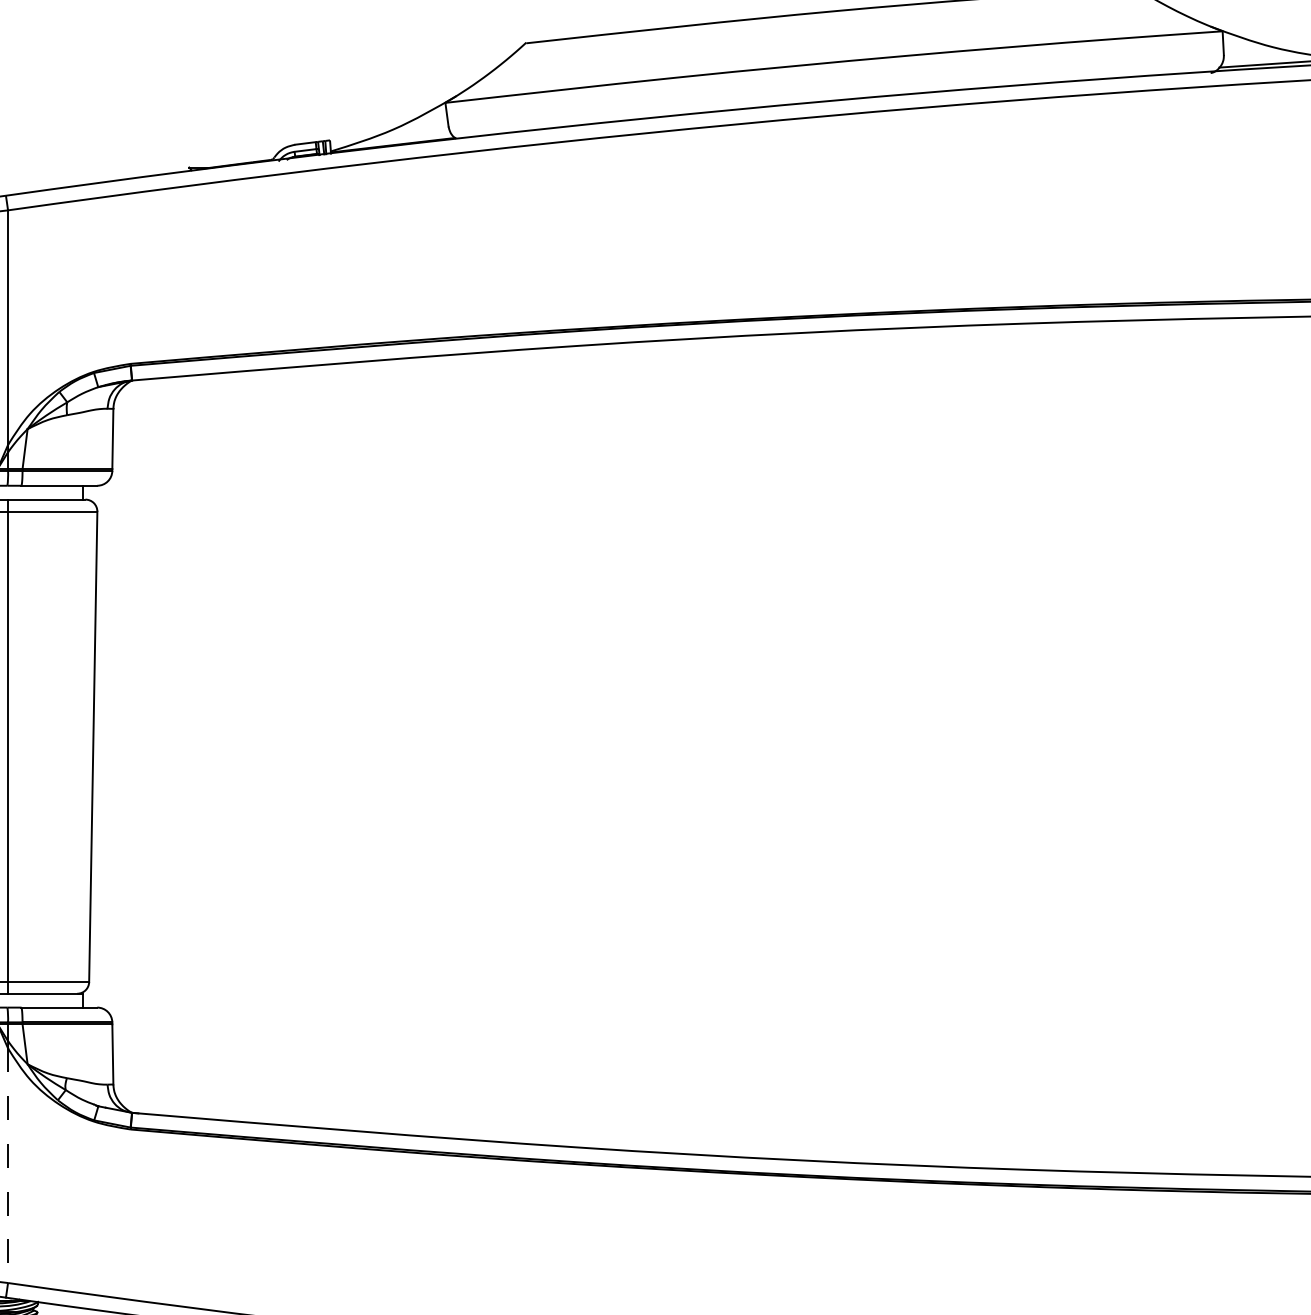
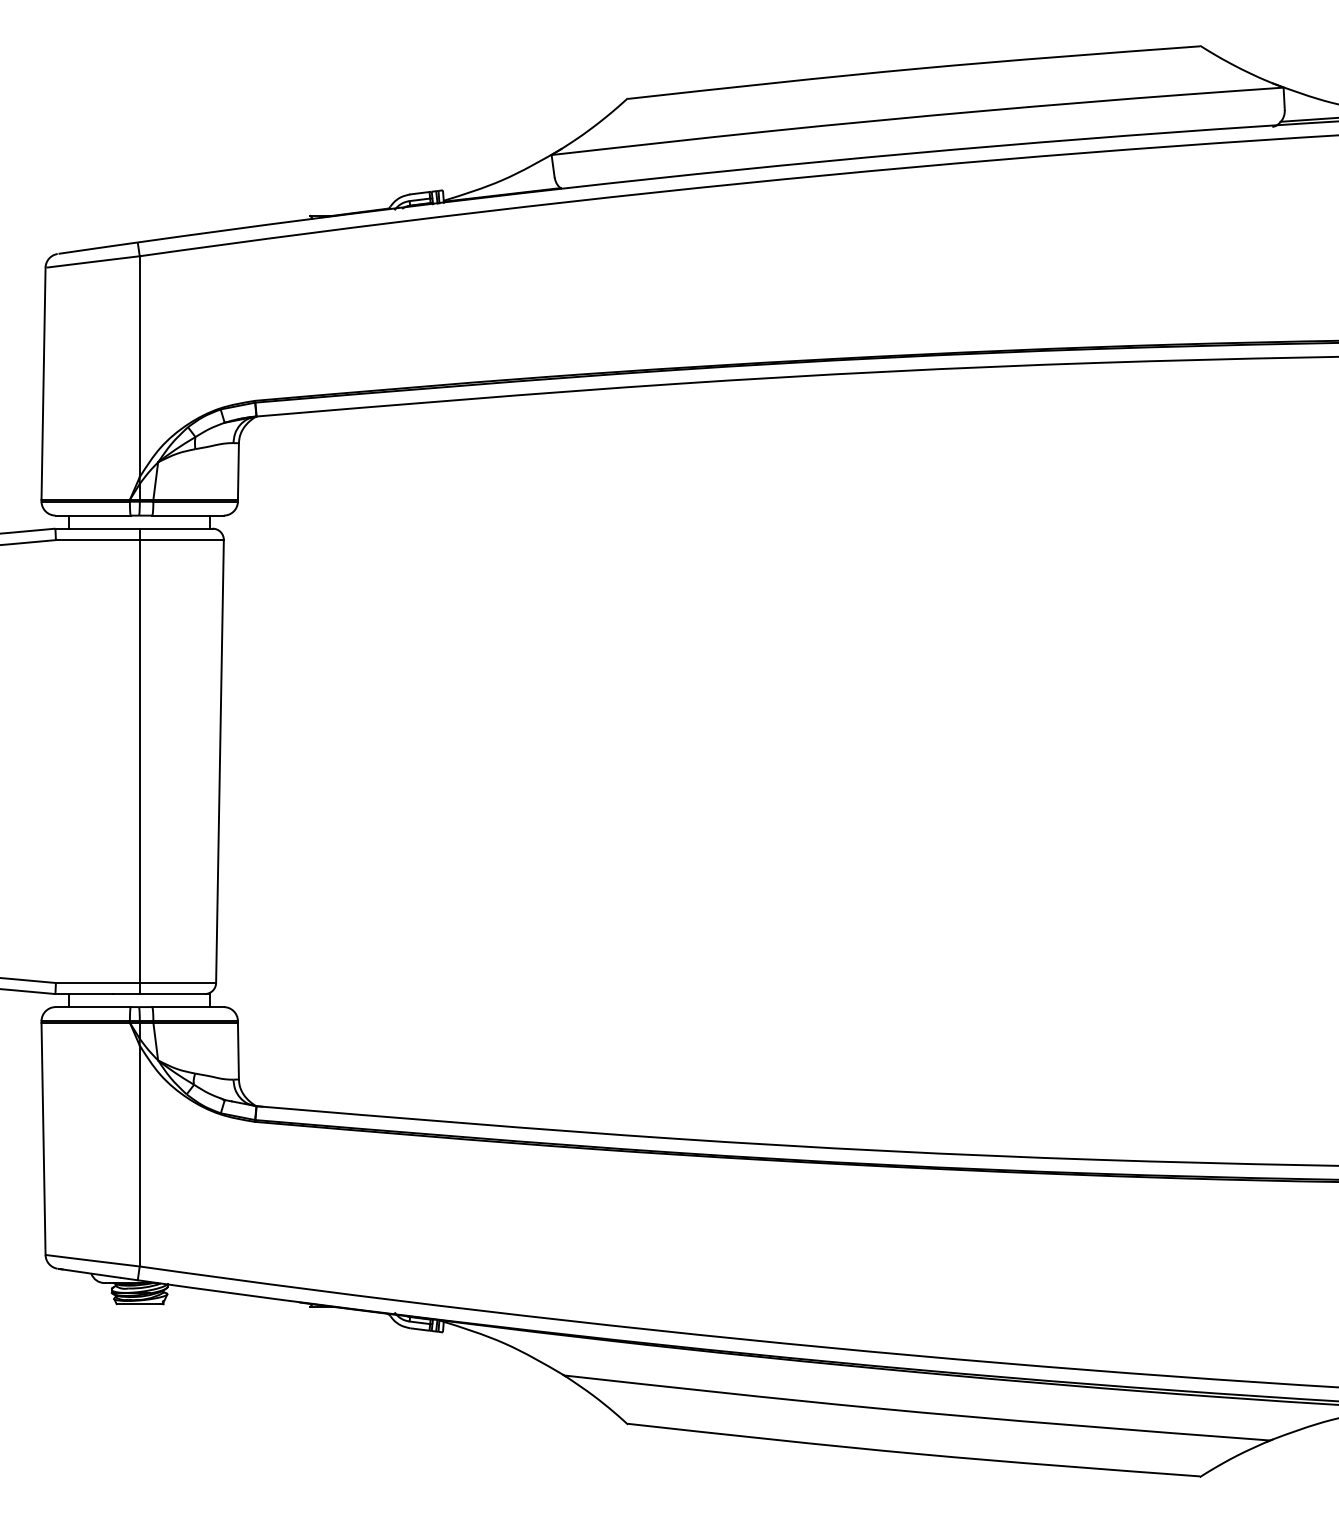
line: (7, 1166) -> (139, 1156), dashed -> solid

